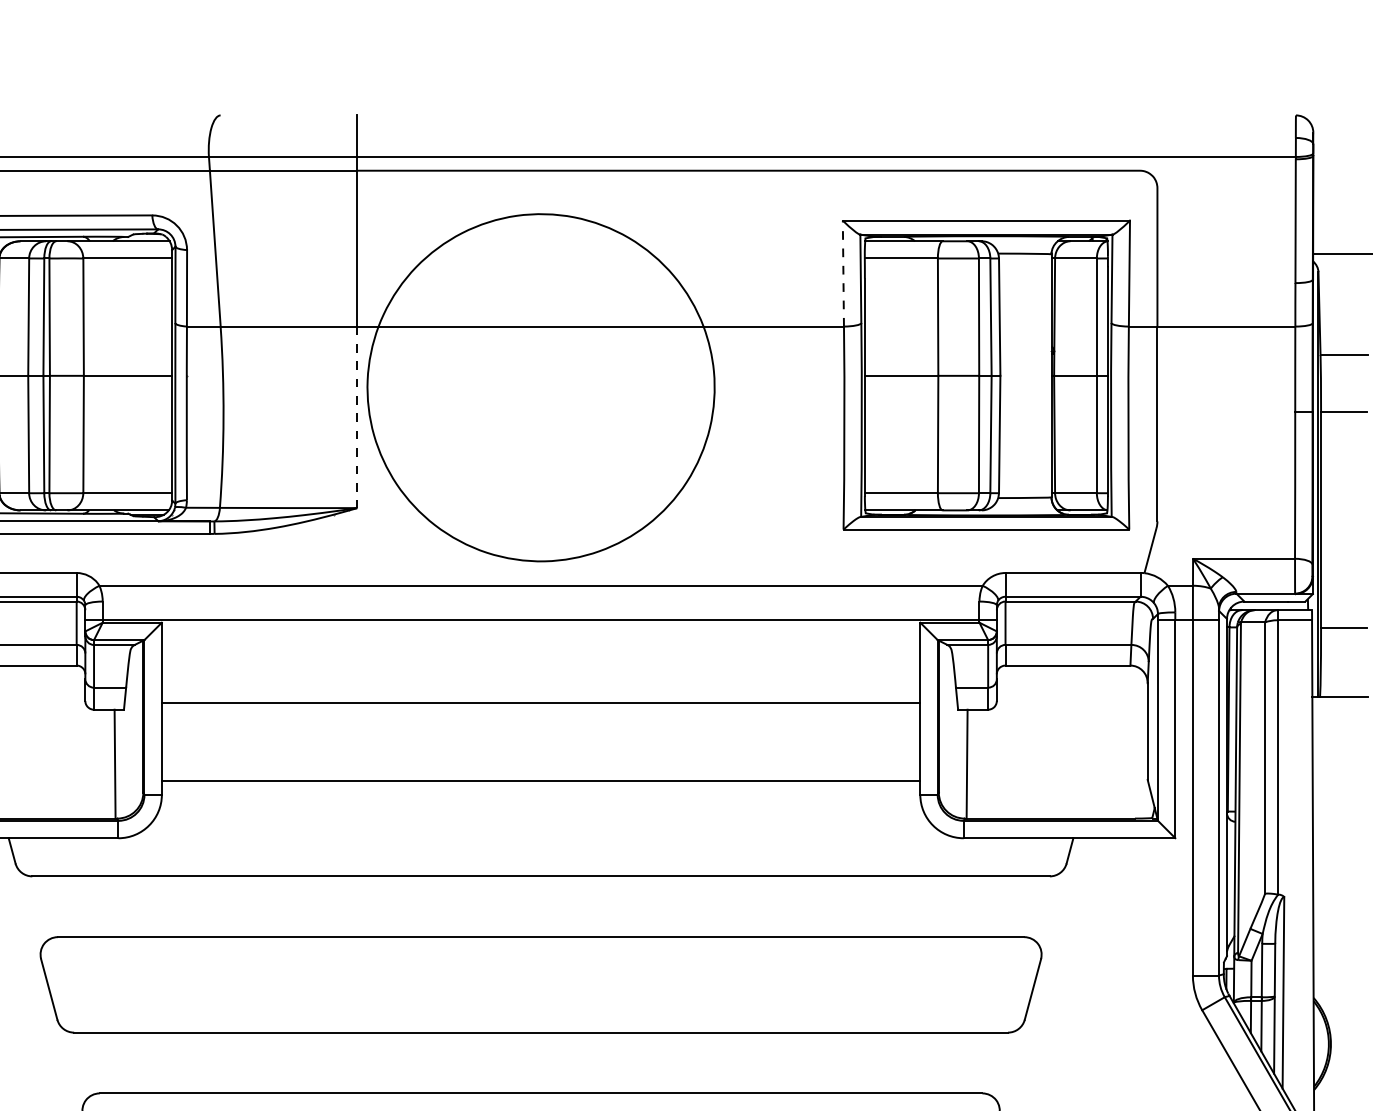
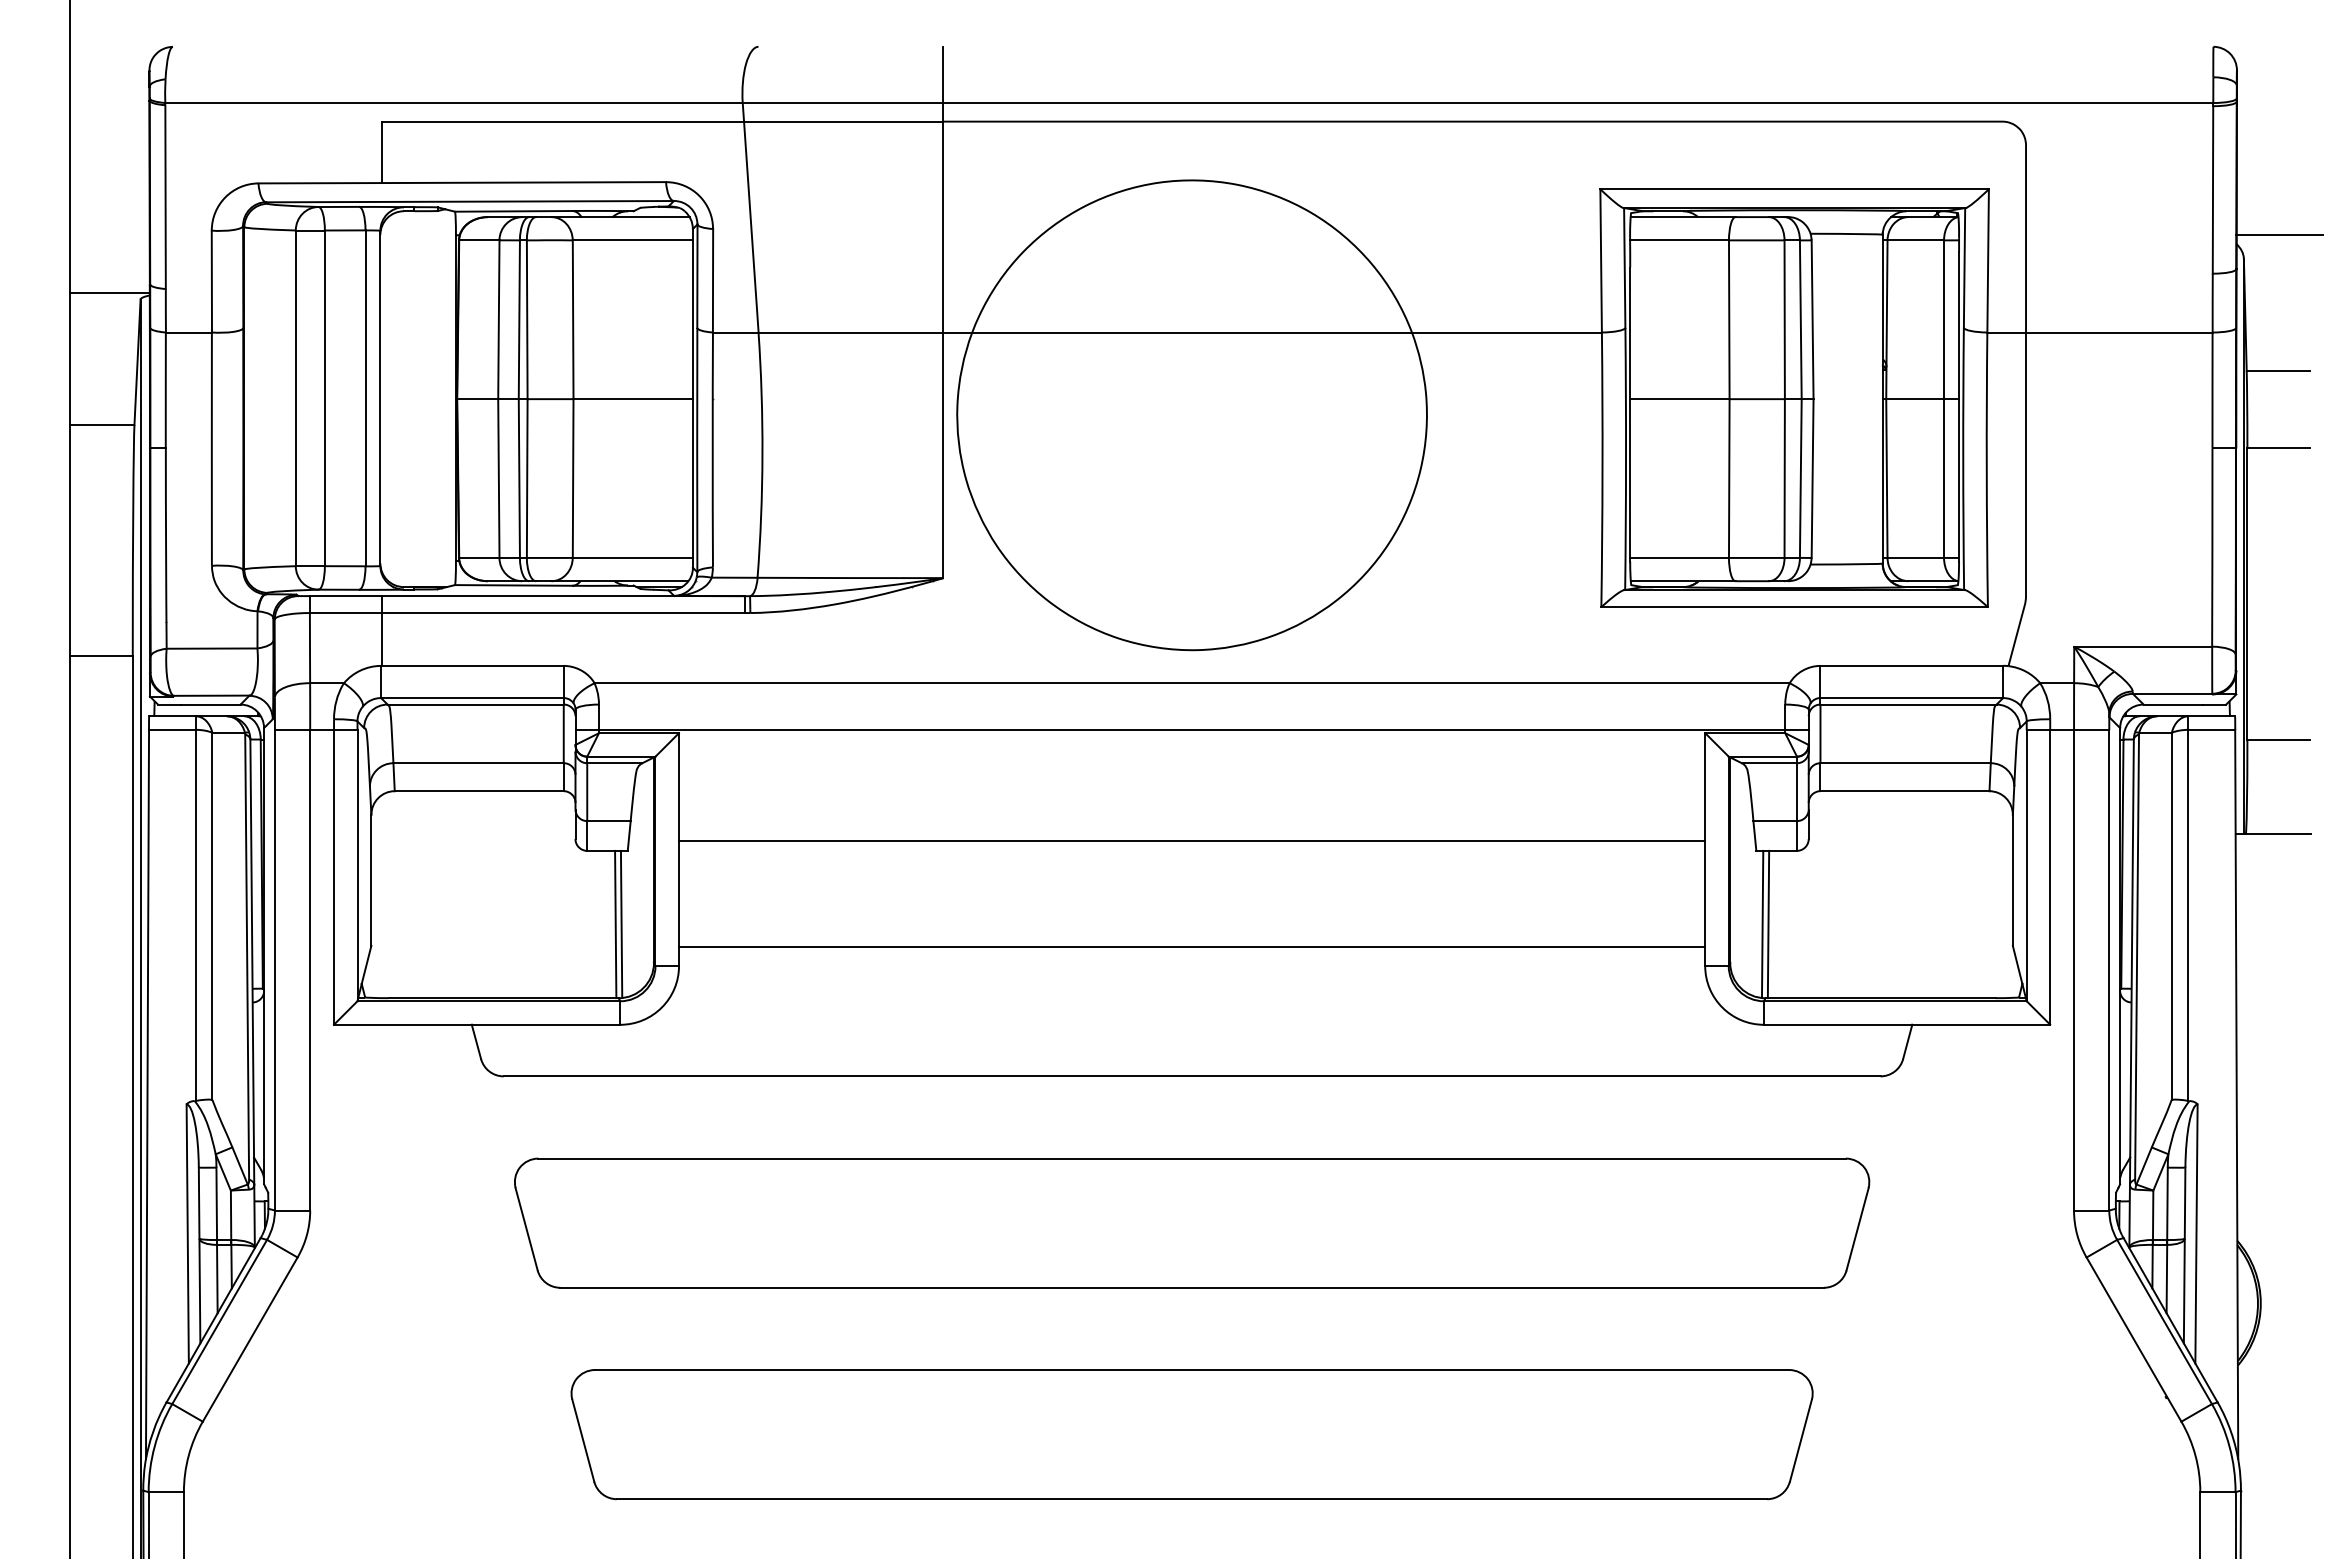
line: (843, 273) -> (1601, 260), dashed -> solid
line: (357, 417) -> (943, 455), dashed -> solid
line: (119, 763) -> (621, 923), added
line: (962, 763) -> (1762, 923), added

